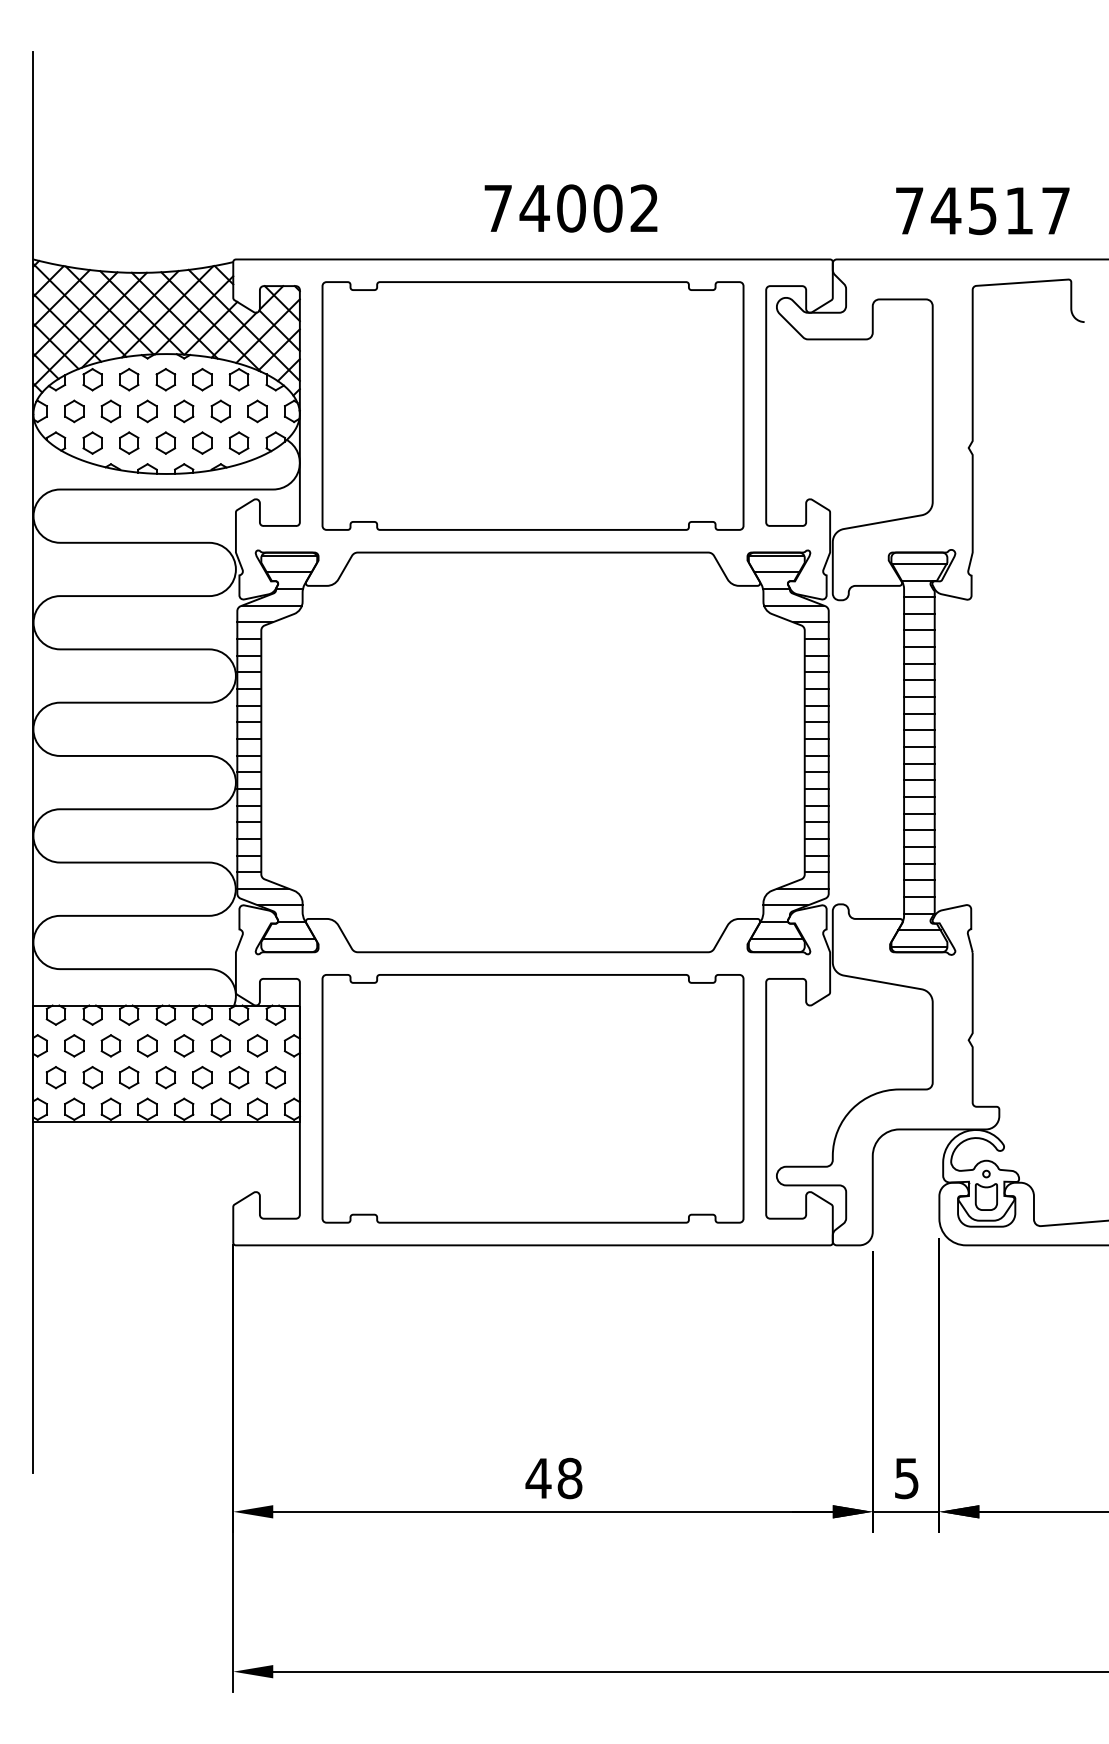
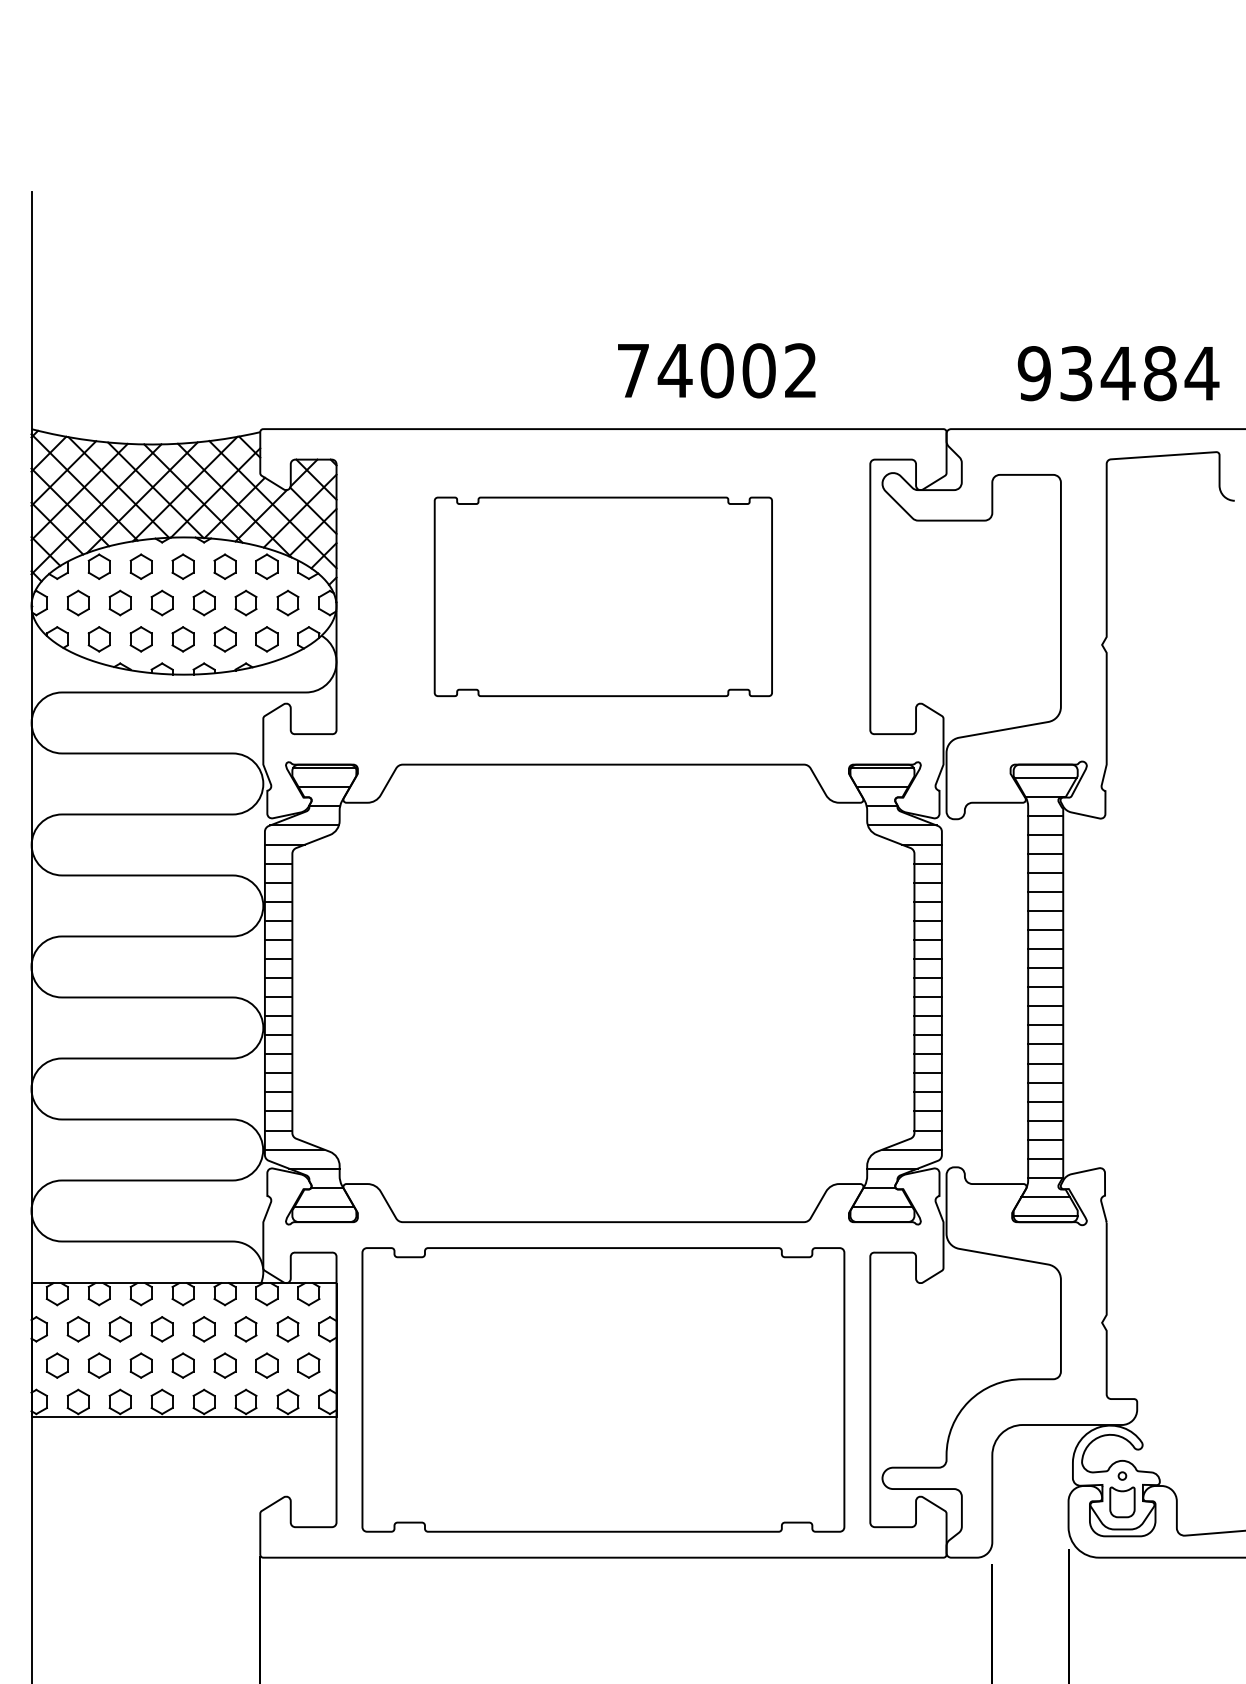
text: (570, 208) -> (716, 370), moved
text: (983, 210) -> (1119, 373), 74517 -> 93484
part: (532, 405) -> (602, 596), size x0.7

